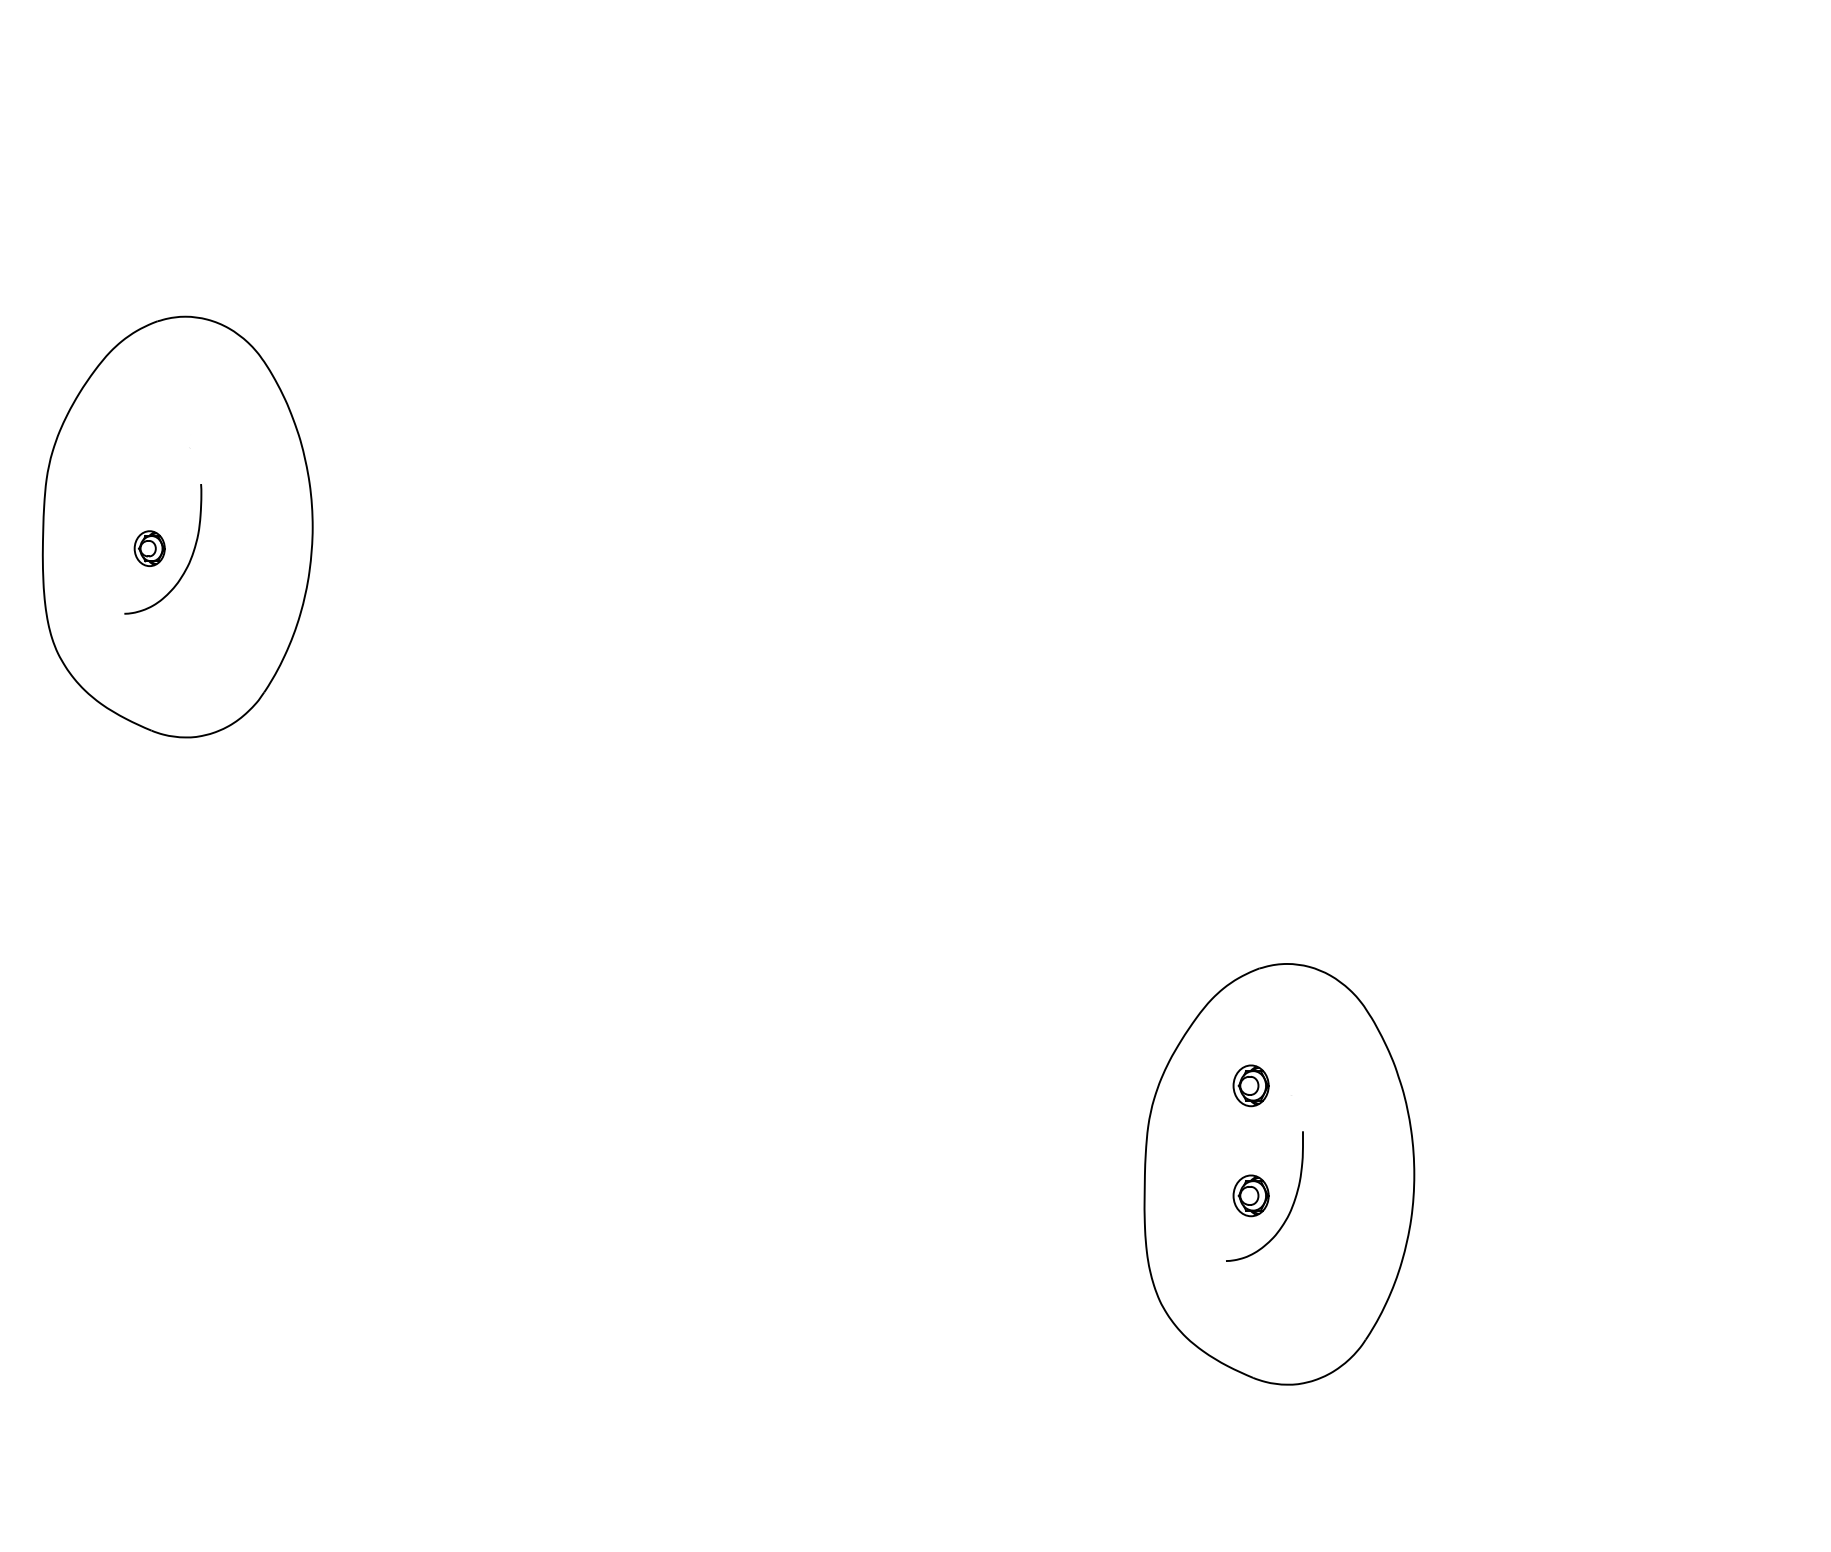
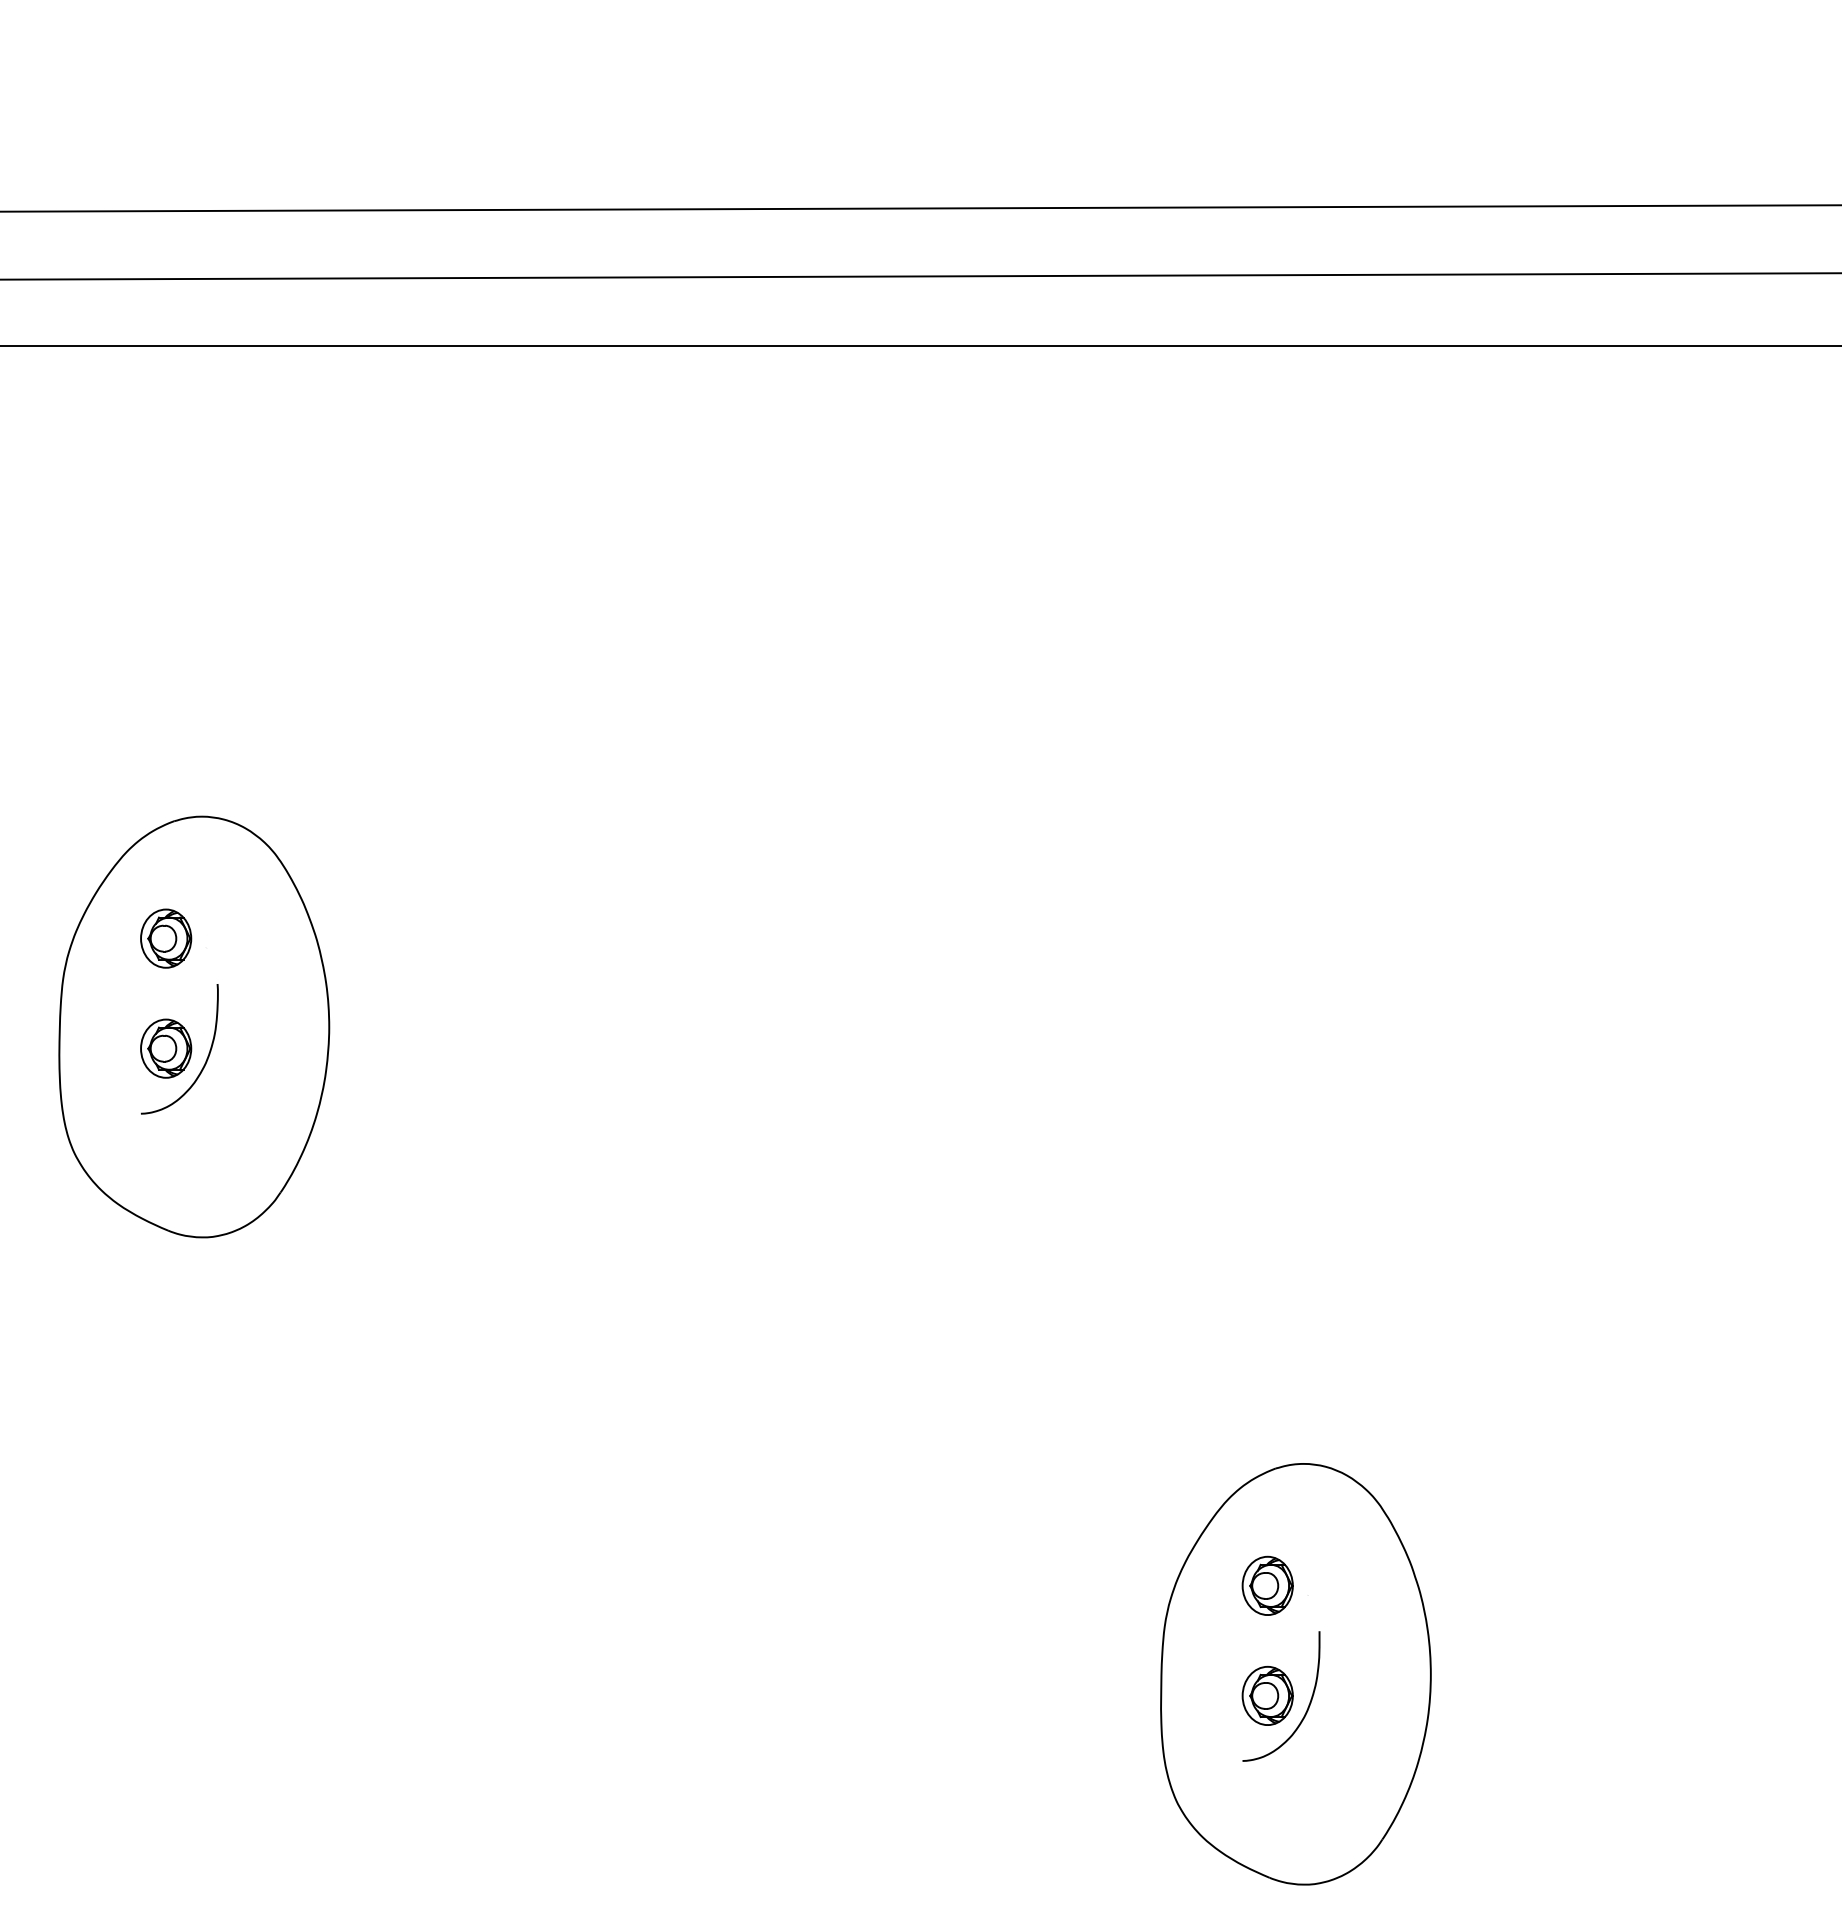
part: (149, 438) -> (166, 938), added
part: (149, 548) -> (166, 1048), size x1.67
part: (1250, 1085) -> (1267, 1585), size x1.43
part: (1250, 1195) -> (1267, 1695), size x1.43

